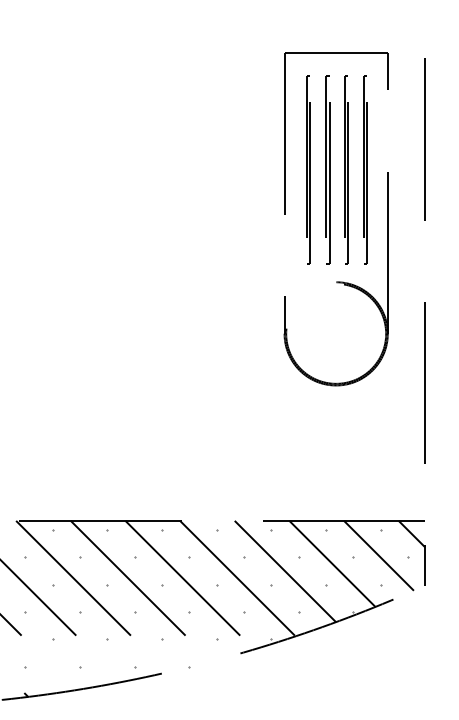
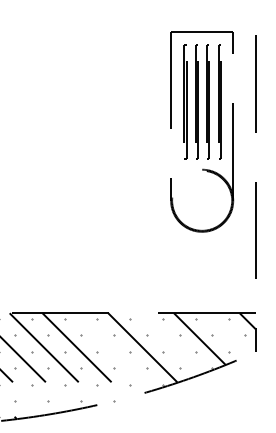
line: (378, 556) -> (227, 334), removed
line: (285, 571) -> (171, 343), removed
line: (188, 584) -> (113, 351), removed

